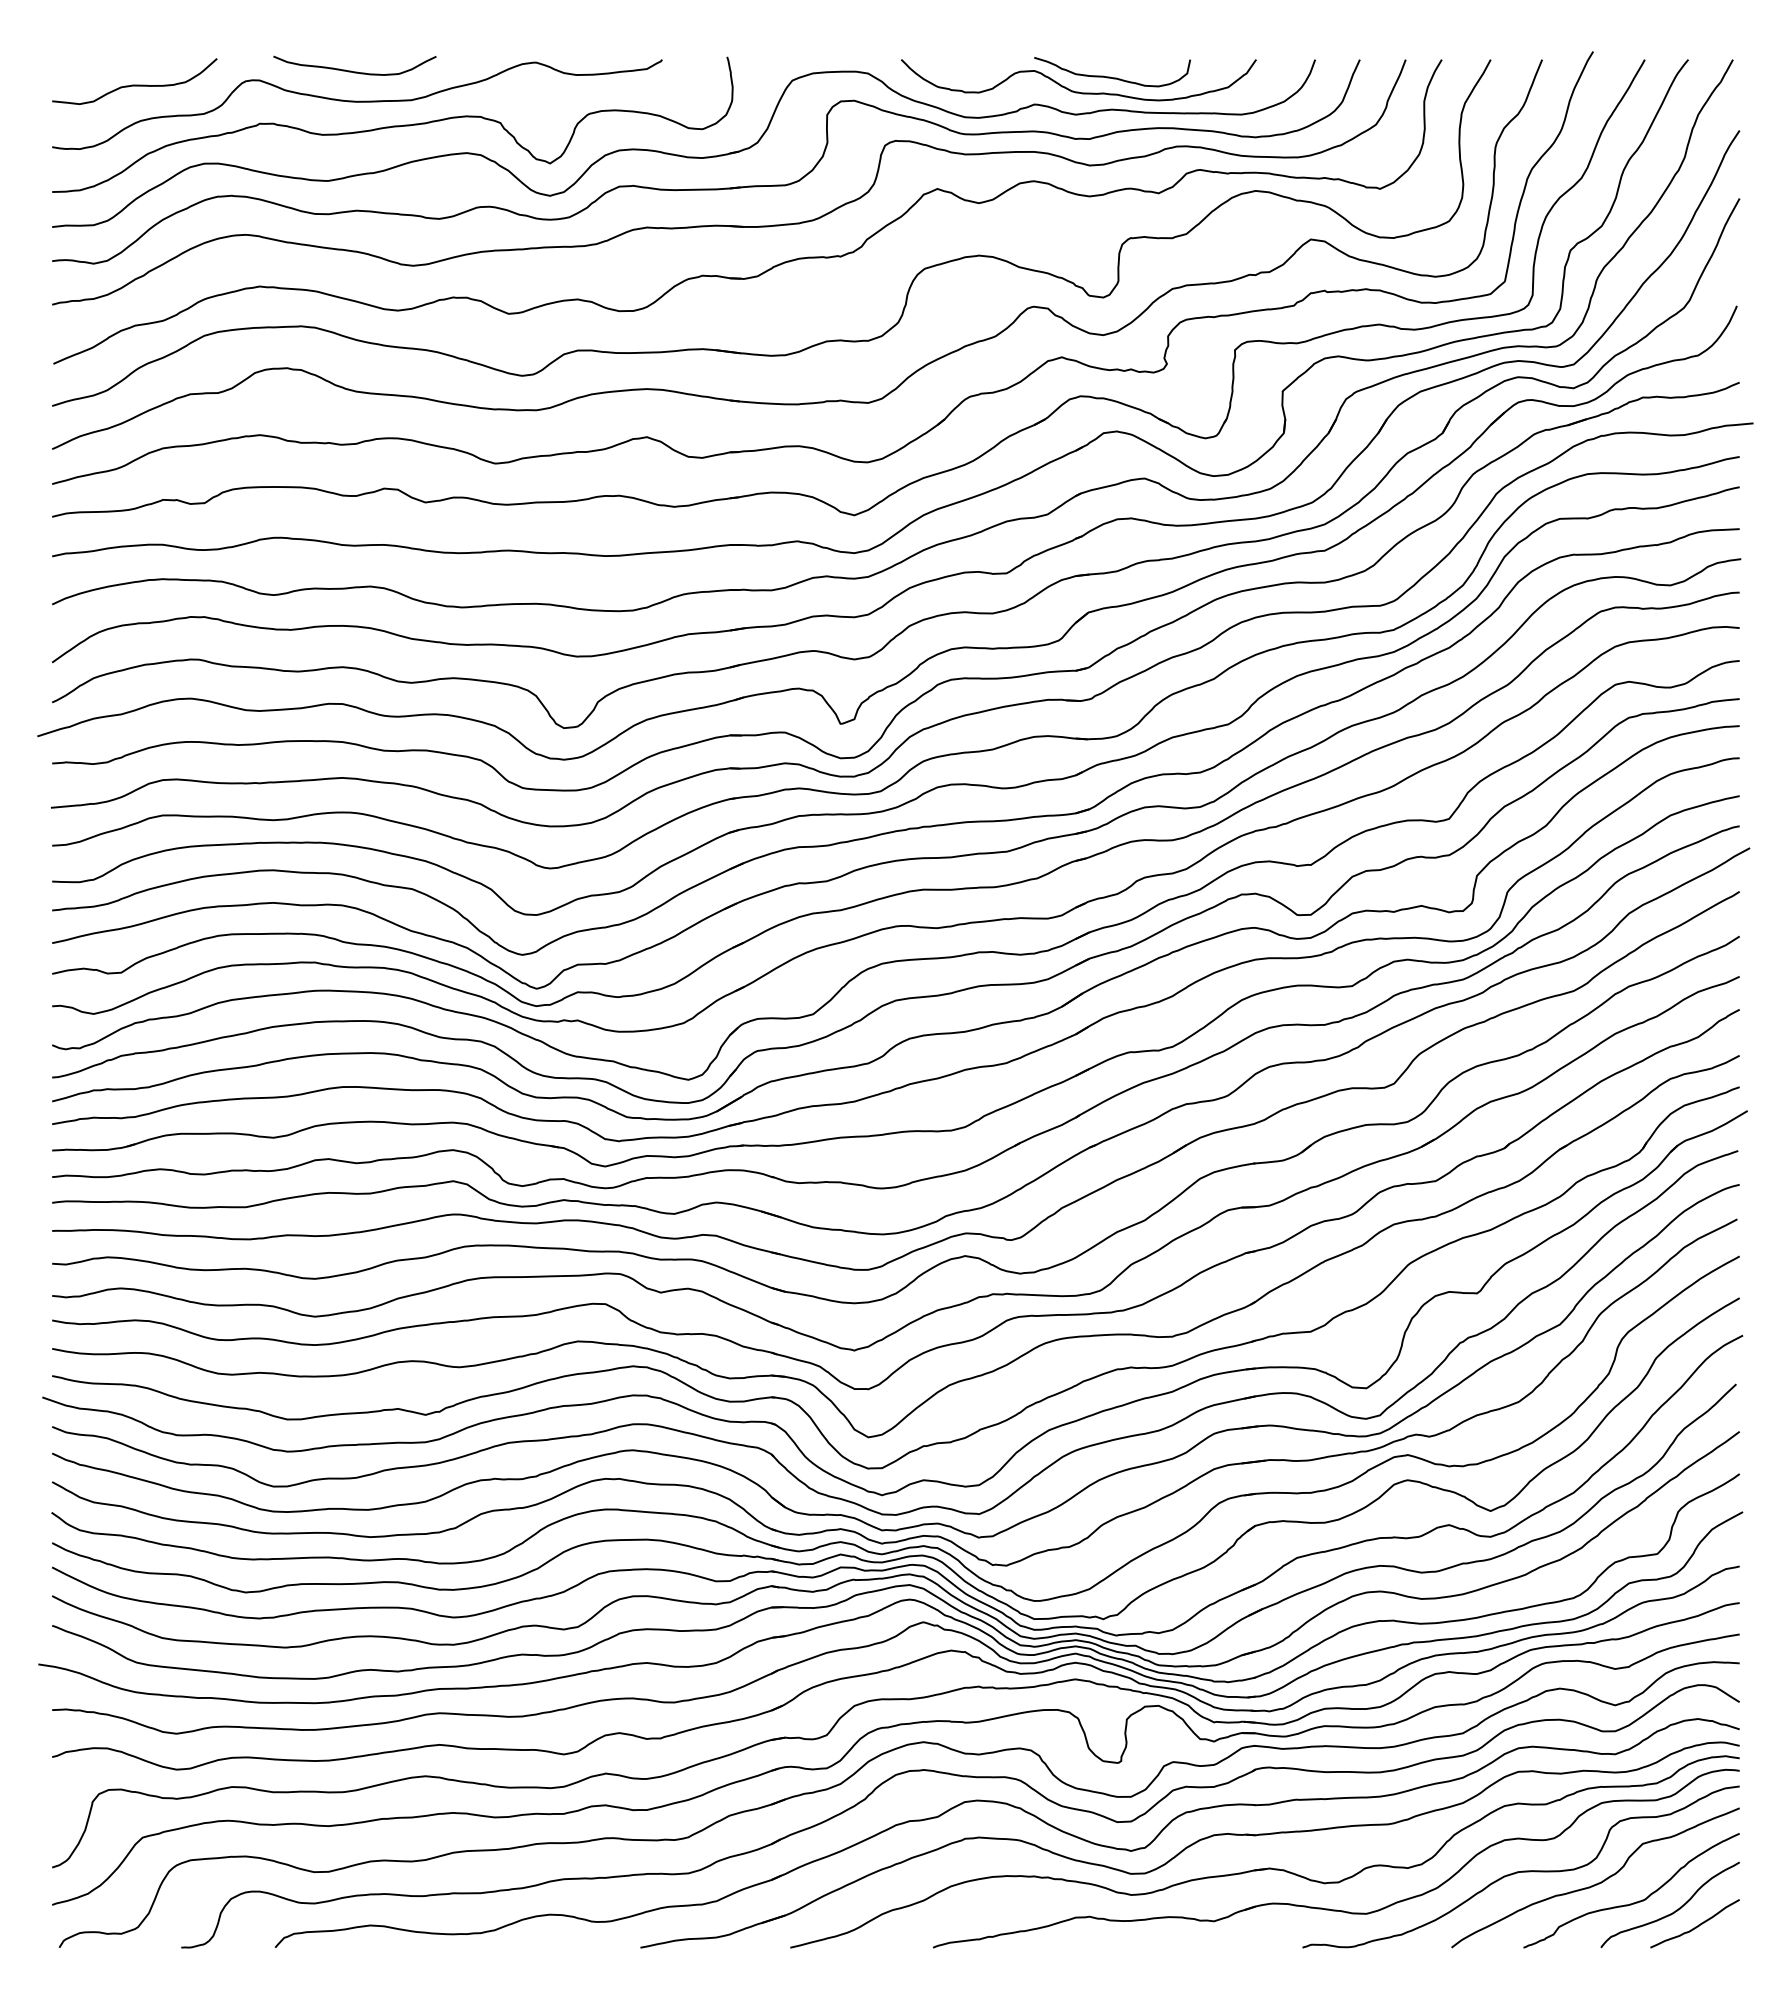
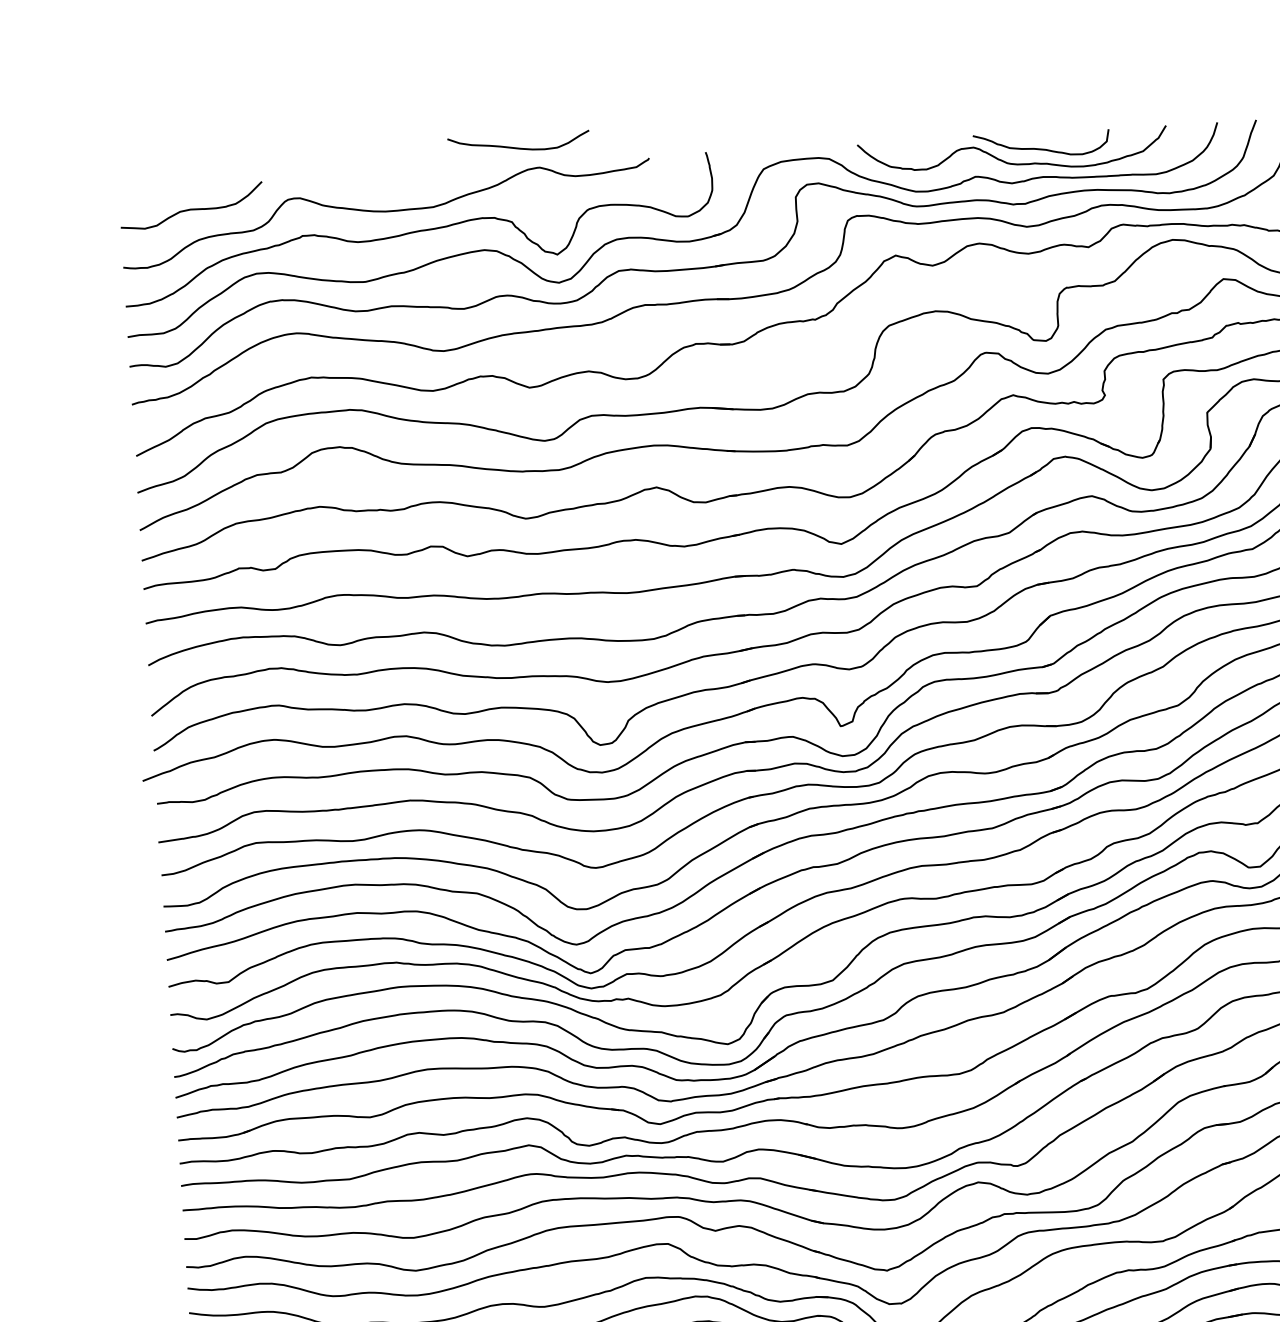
curve: (351, 70) -> (516, 147), moved

